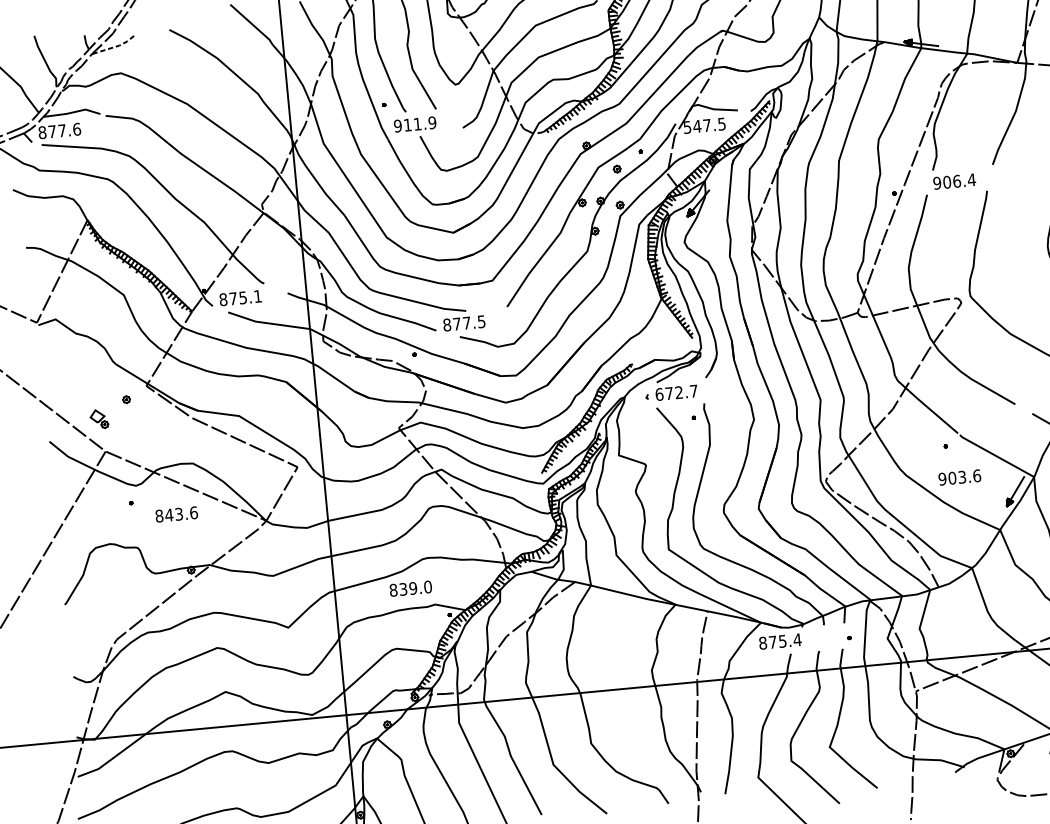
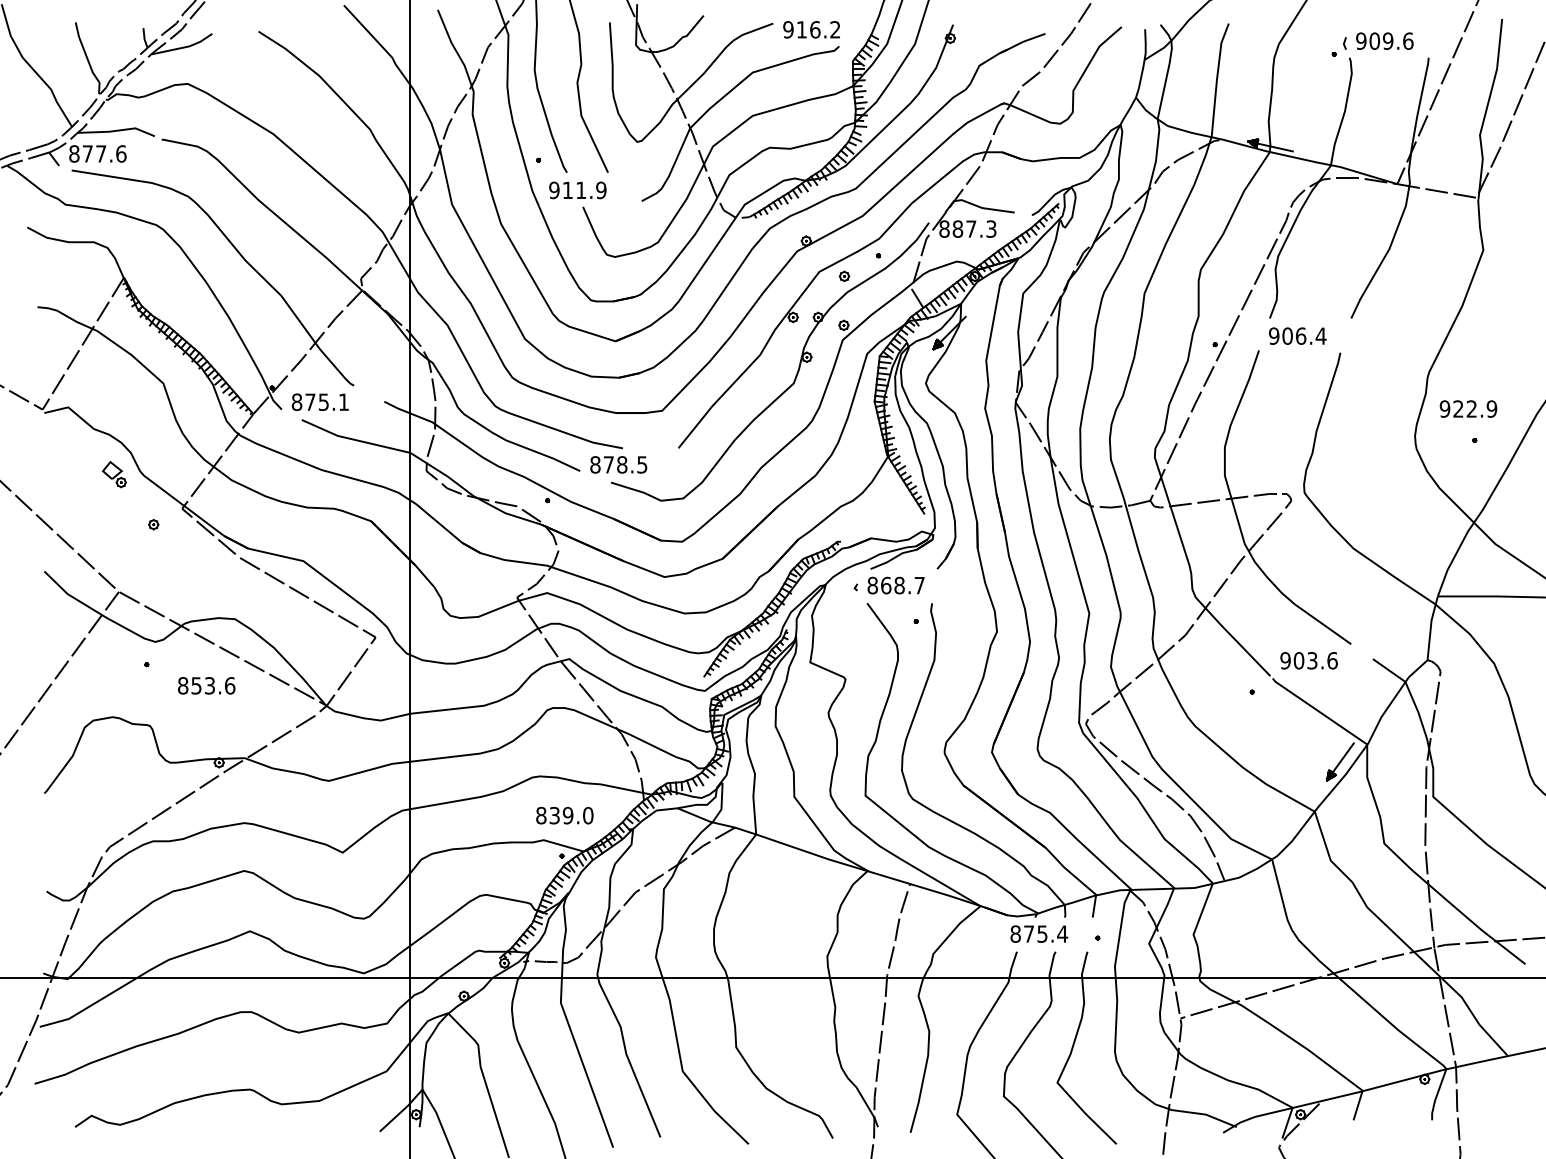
line: (116, 46) -> (184, 47), dashed -> solid
text: (704, 125) -> (967, 228), 547.5 -> 887.3
text: (467, 322) -> (622, 464), 877.5 -> 878.5
text: (668, 393) -> (885, 585), 672.7 -> 868.7
part: (99, 419) -> (114, 474), moved
text: (959, 477) -> (1308, 660), moved
text: (169, 514) -> (196, 685), 843.6 -> 853.6
text: (410, 588) -> (564, 815), moved
text: (780, 641) -> (1039, 933), moved

